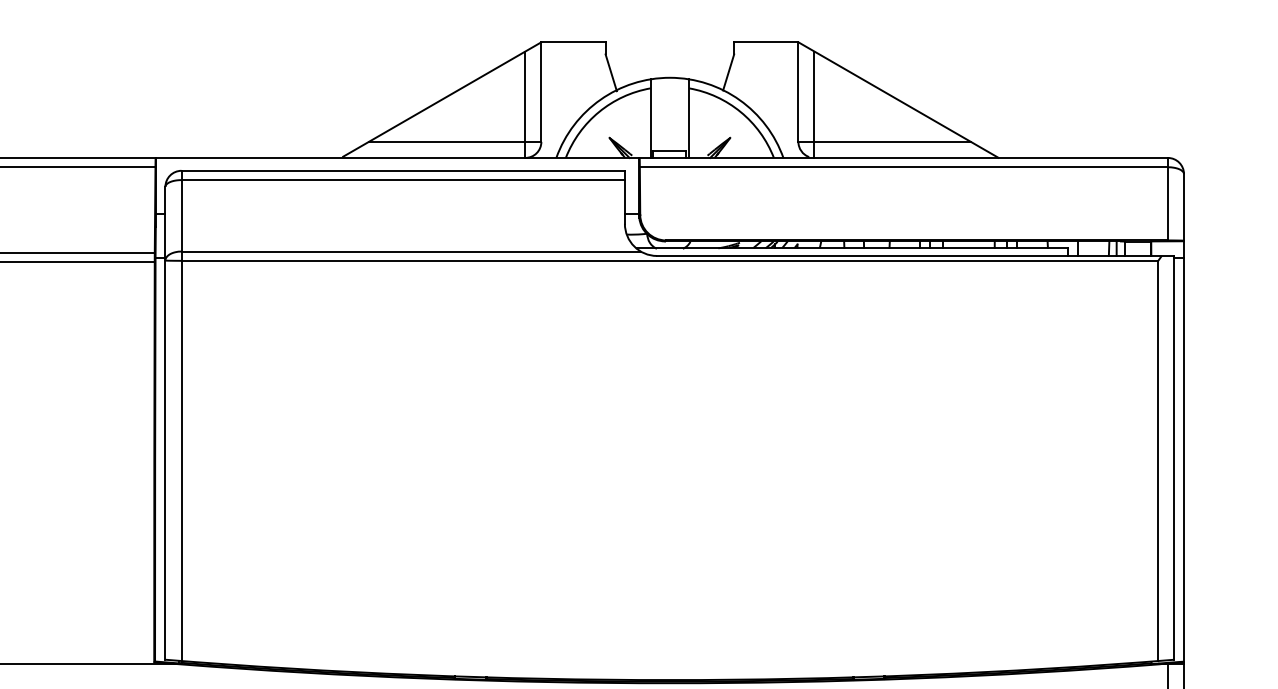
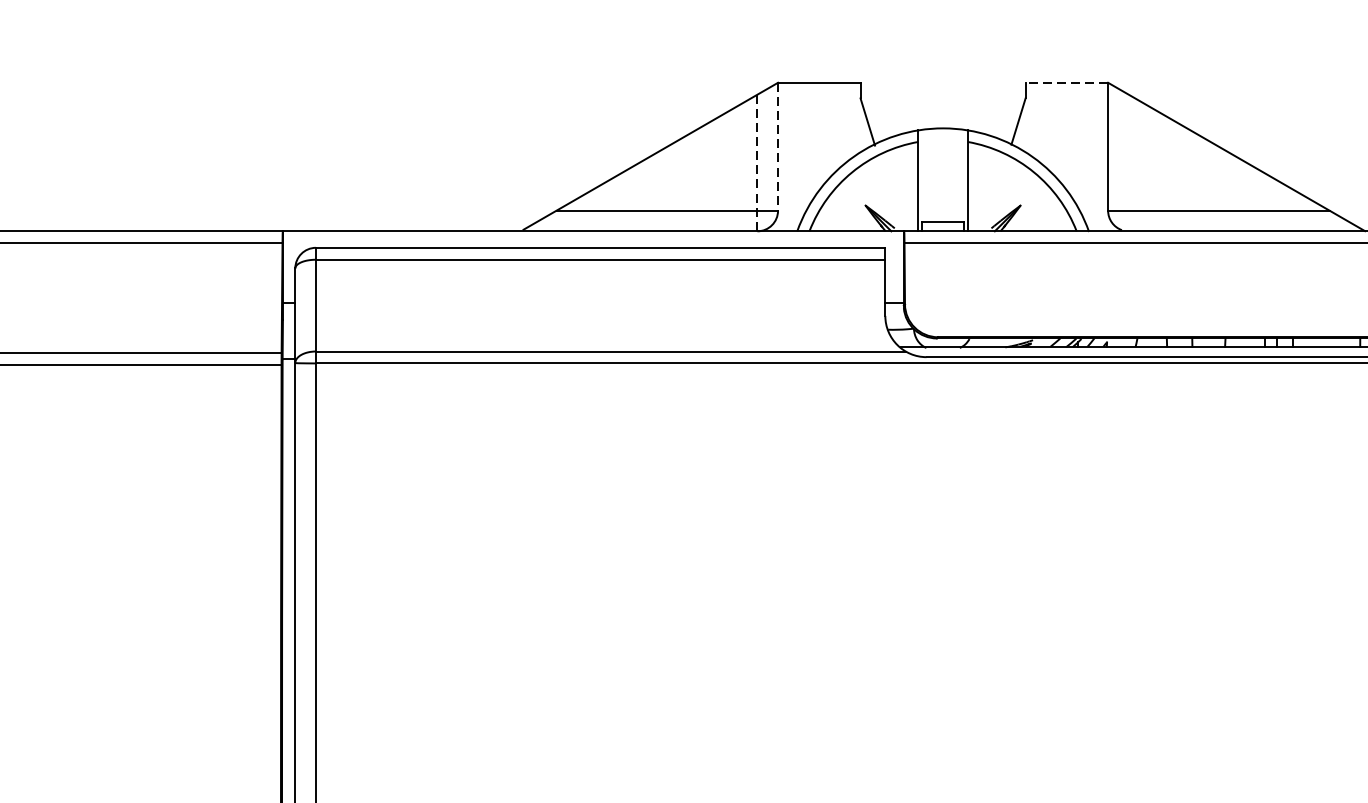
line: (765, 42) -> (1065, 83), solid -> dashed
line: (541, 92) -> (778, 147), solid -> dashed
line: (814, 104) -> (1128, 162), removed
line: (525, 105) -> (757, 163), solid -> dashed

